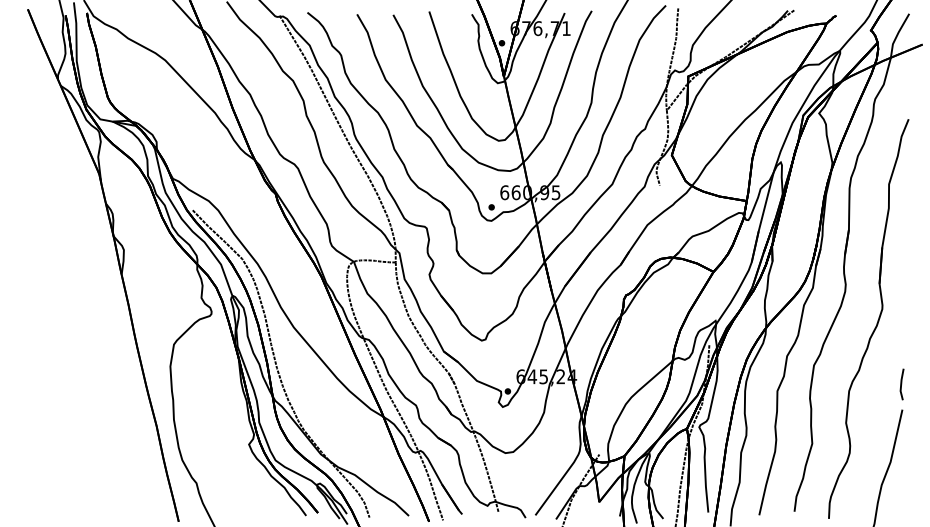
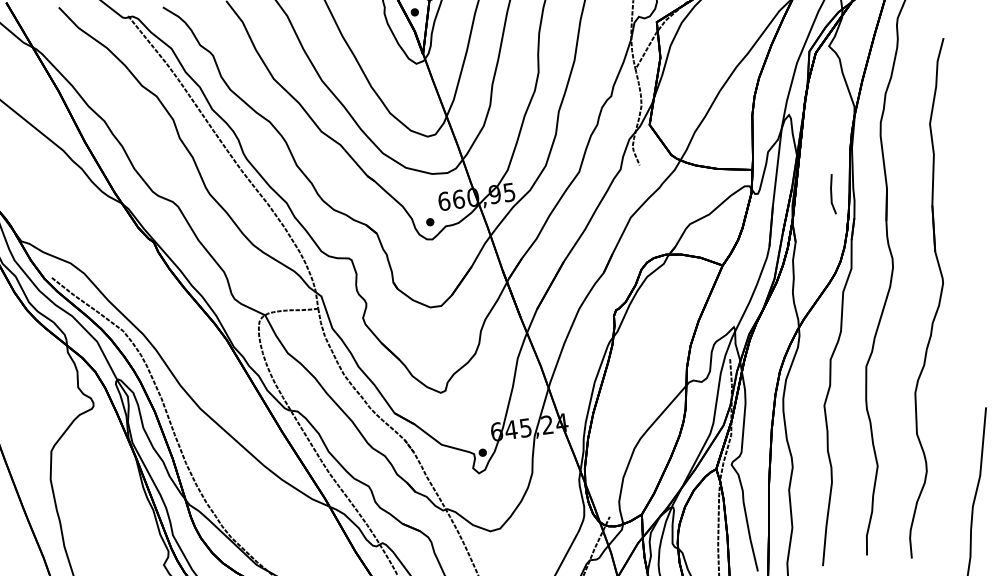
line: (901, 384) -> (831, 194), moved

